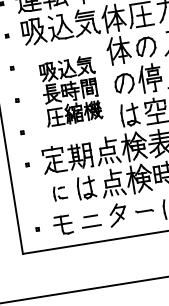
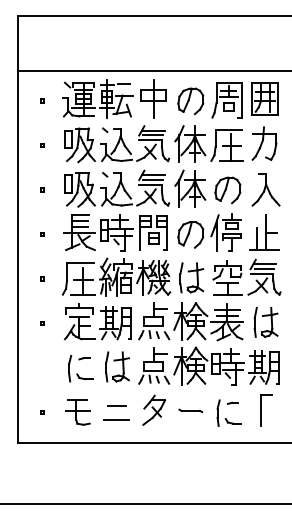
part: (70, 90) -> (116, 232), size x1.43
part: (59, 193) -> (80, 368), size x1.43

